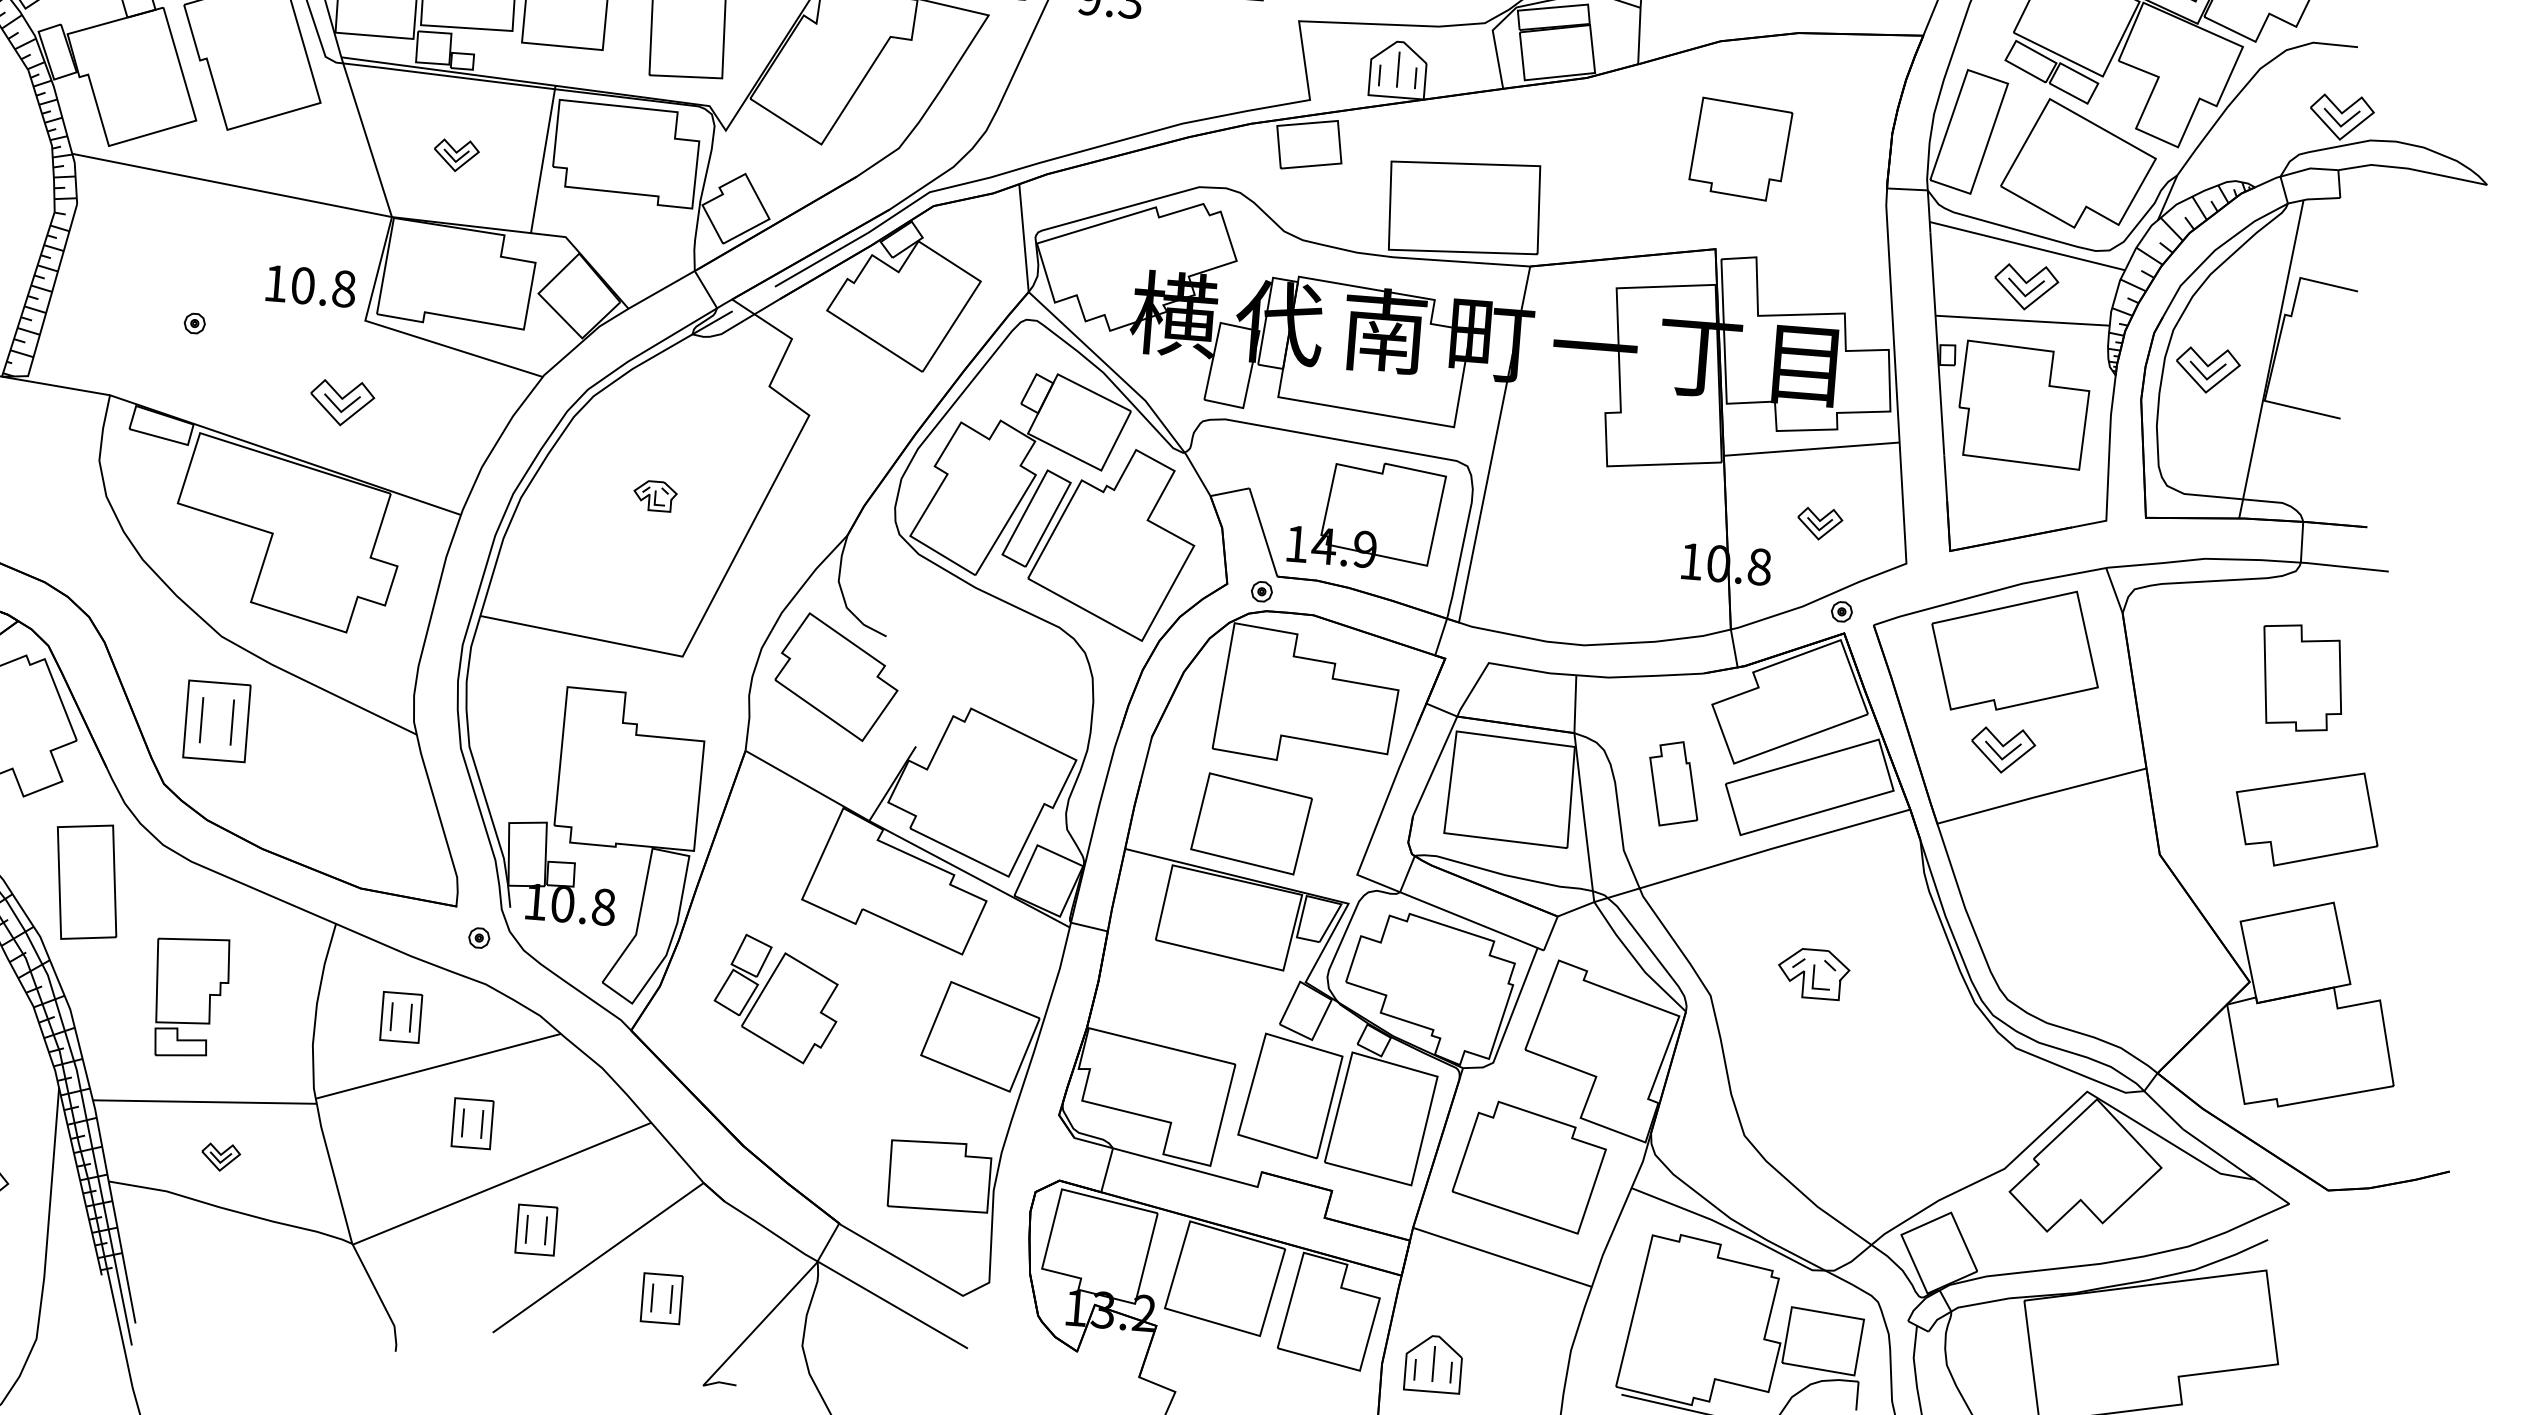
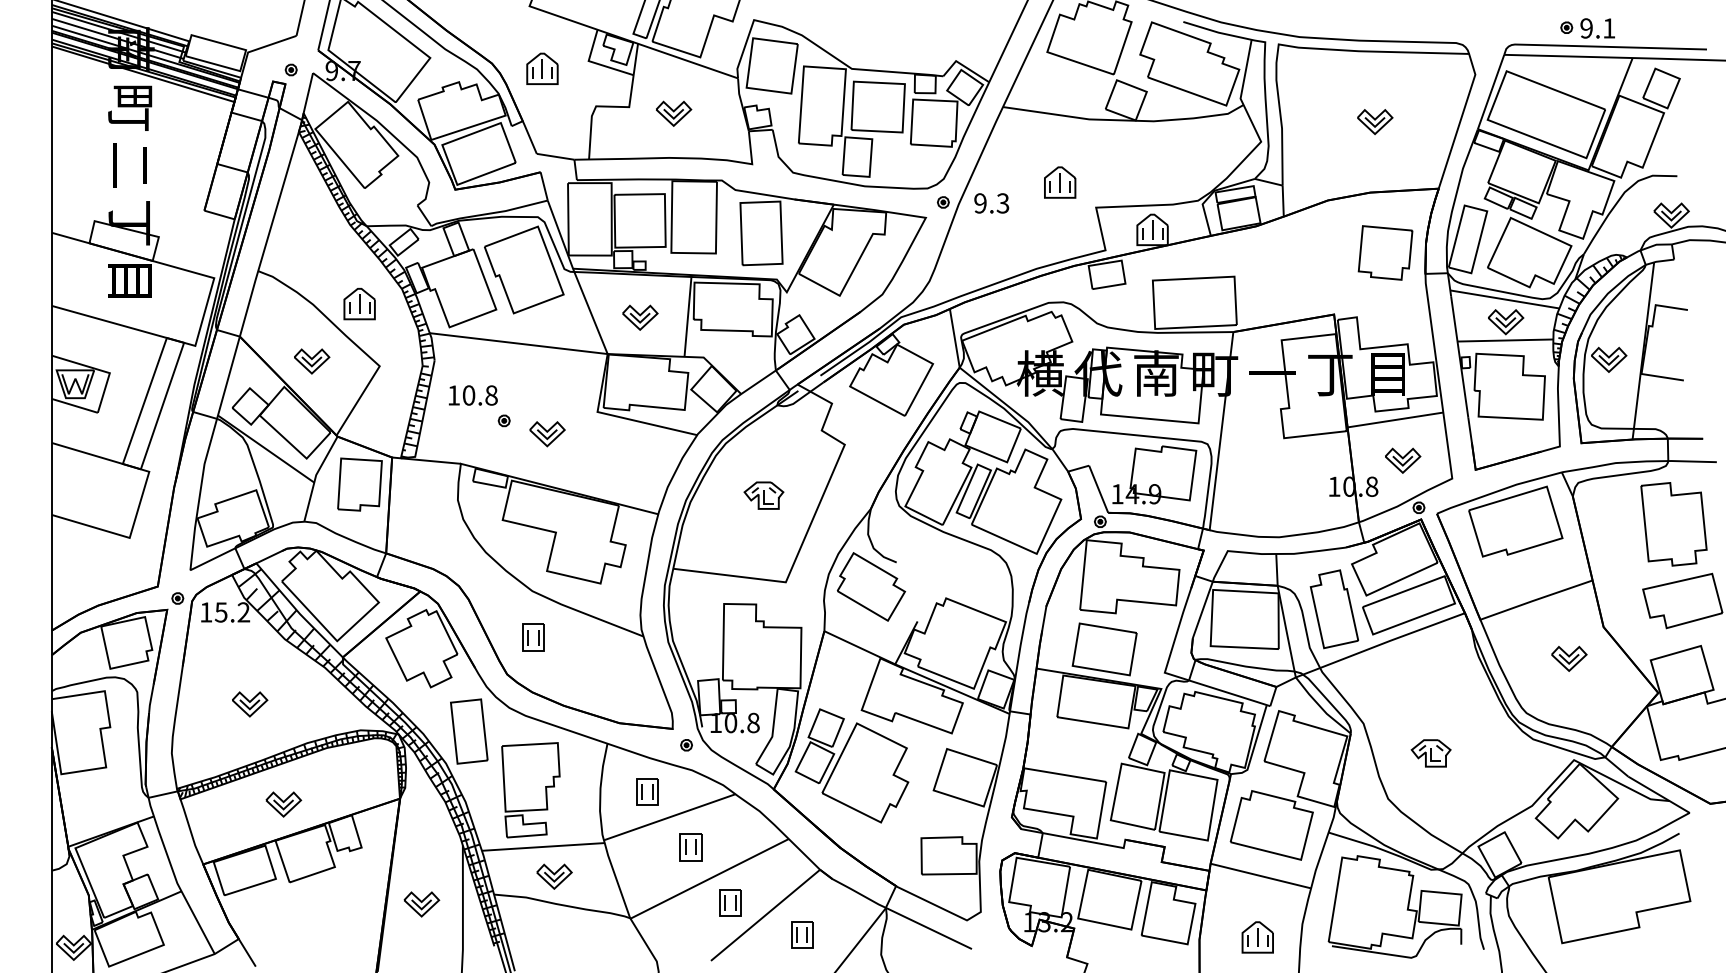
part: (1740, 148) -> (1385, 252), moved
part: (456, 155) -> (640, 317), size x1.43
text: (309, 286) -> (472, 395), moved
part: (342, 403) -> (547, 434), moved
part: (654, 495) -> (763, 495), size x1.67
part: (1820, 523) -> (1403, 460), size x1.43
part: (2301, 678) -> (1673, 524), size x1.43
part: (216, 720) -> (533, 637), size x0.62
part: (2003, 749) -> (1569, 658), moved
part: (1674, 784) -> (1334, 609), size x1.67
part: (1812, 974) -> (1430, 753), moved
part: (189, 997) -> (530, 790), size x1.43
part: (775, 998) -> (851, 765), size x1.67
part: (220, 1157) -> (554, 876), size x1.67
part: (1433, 1364) -> (1257, 937), moved

